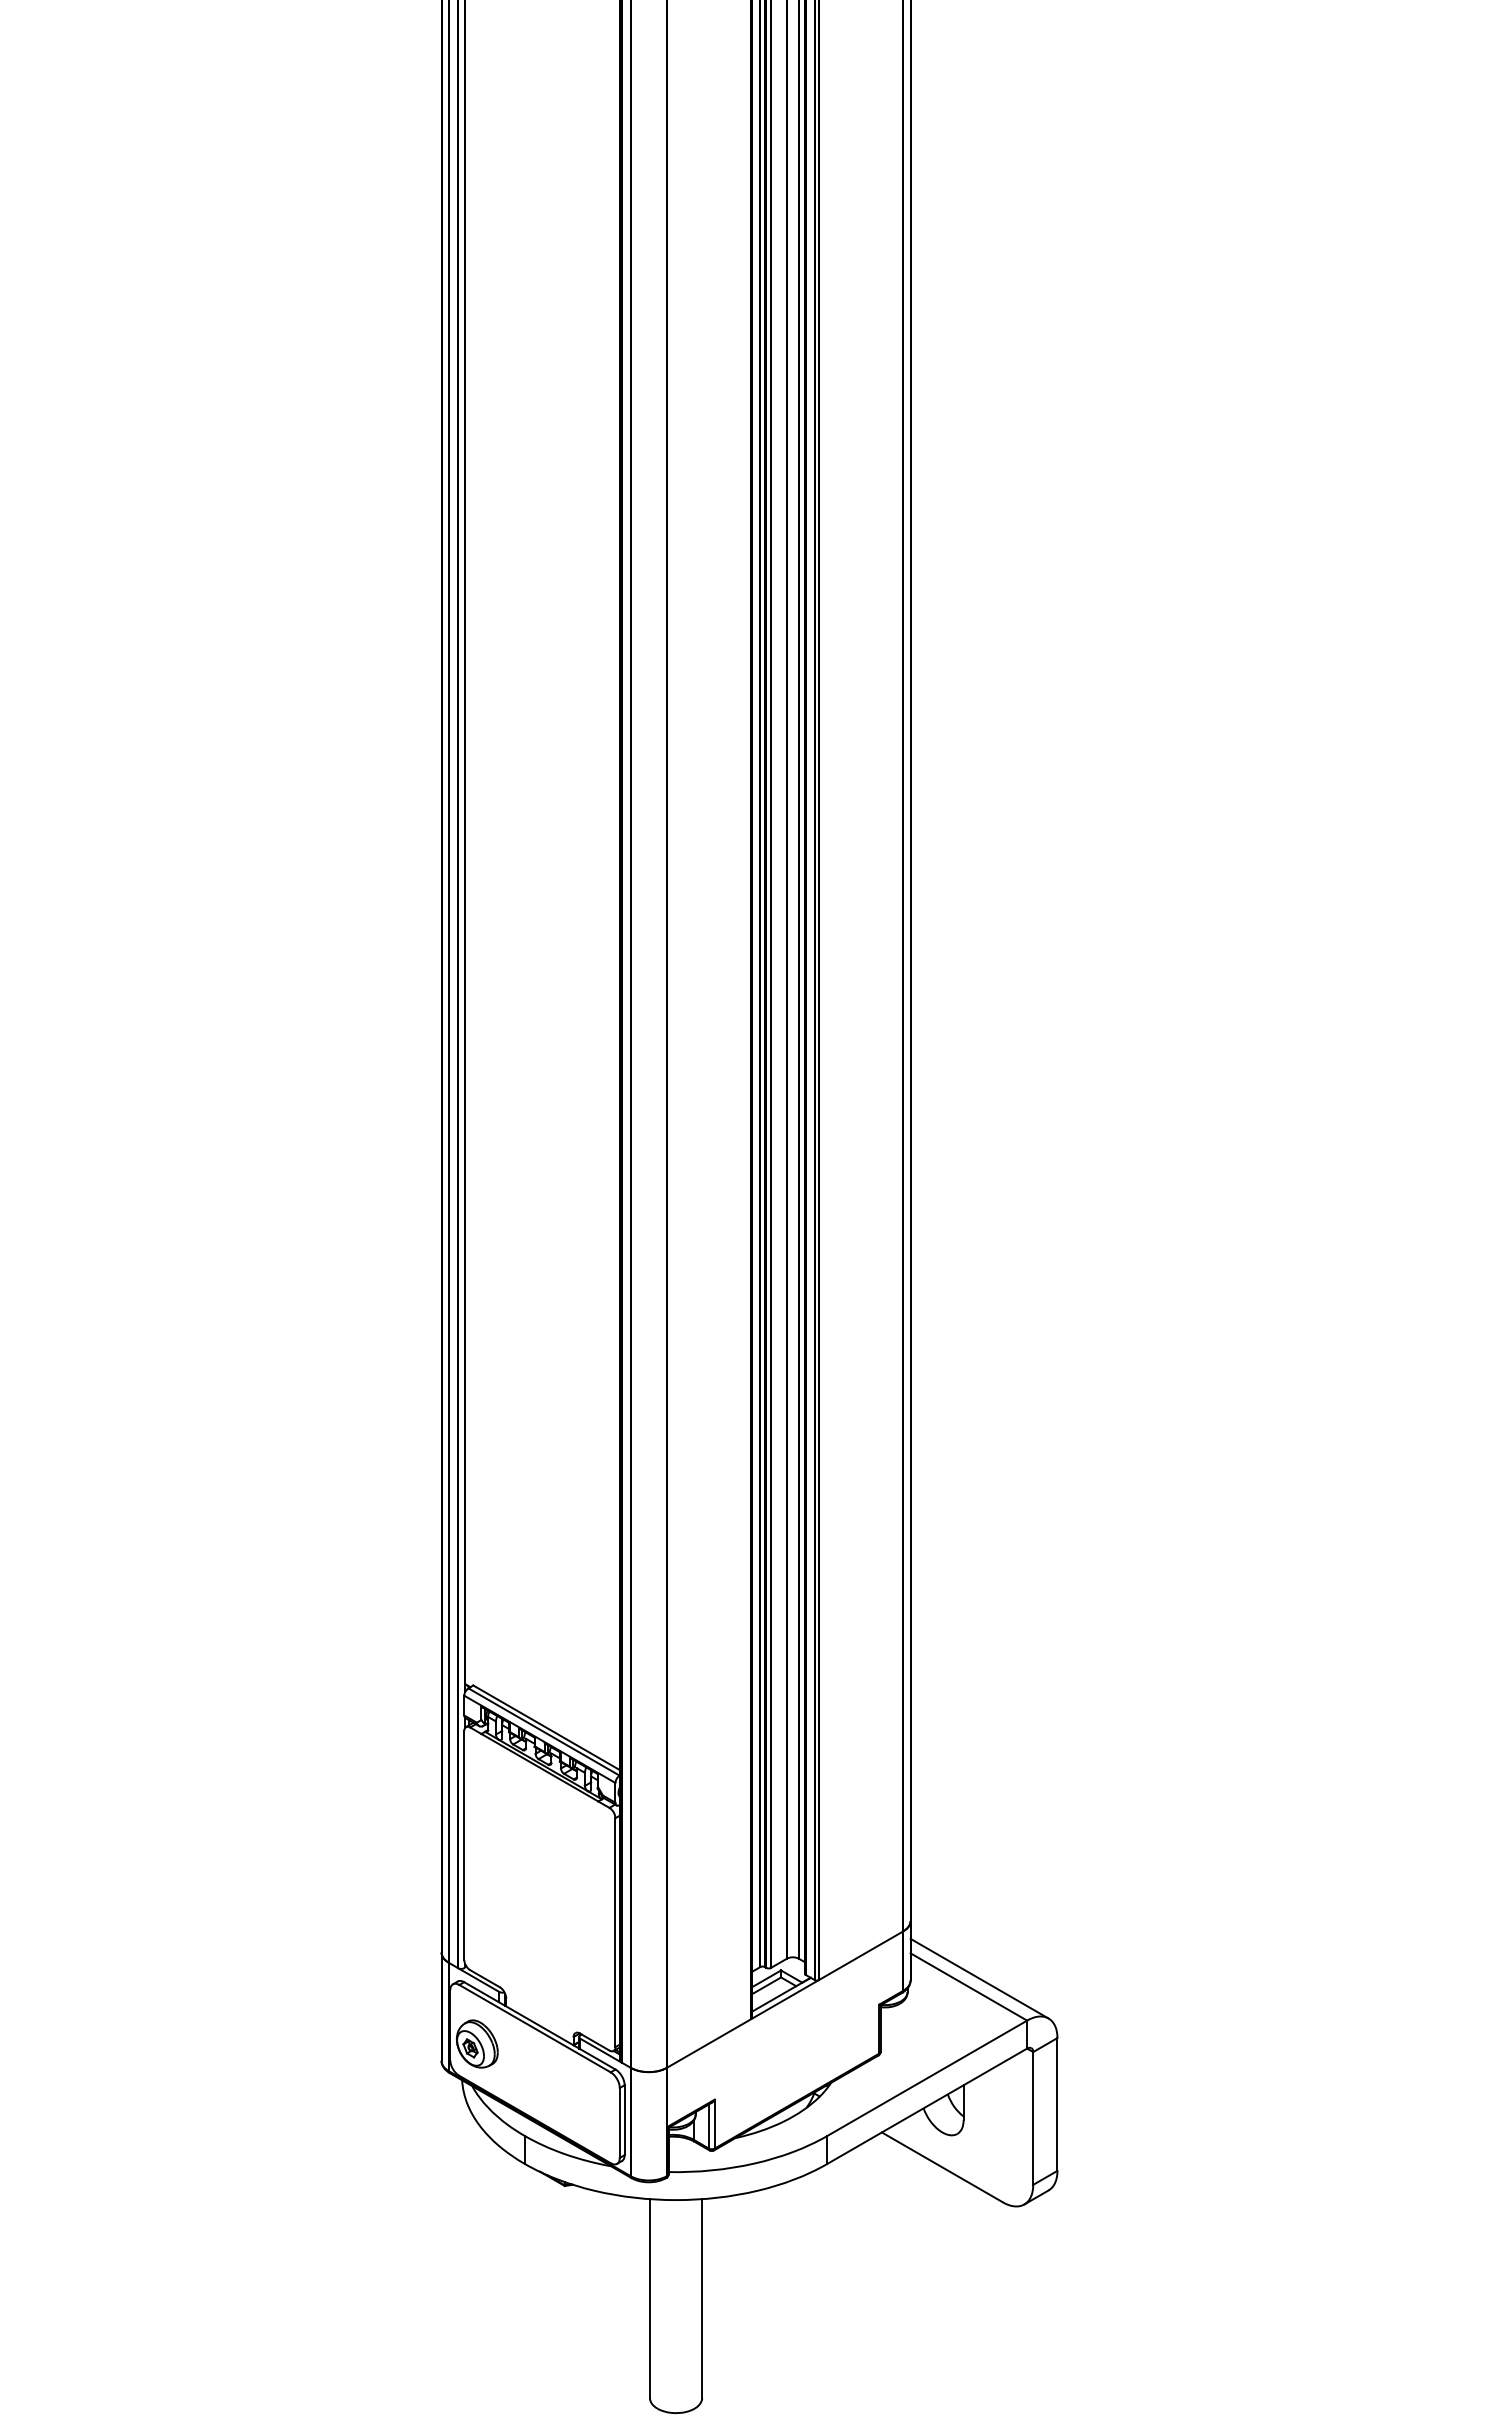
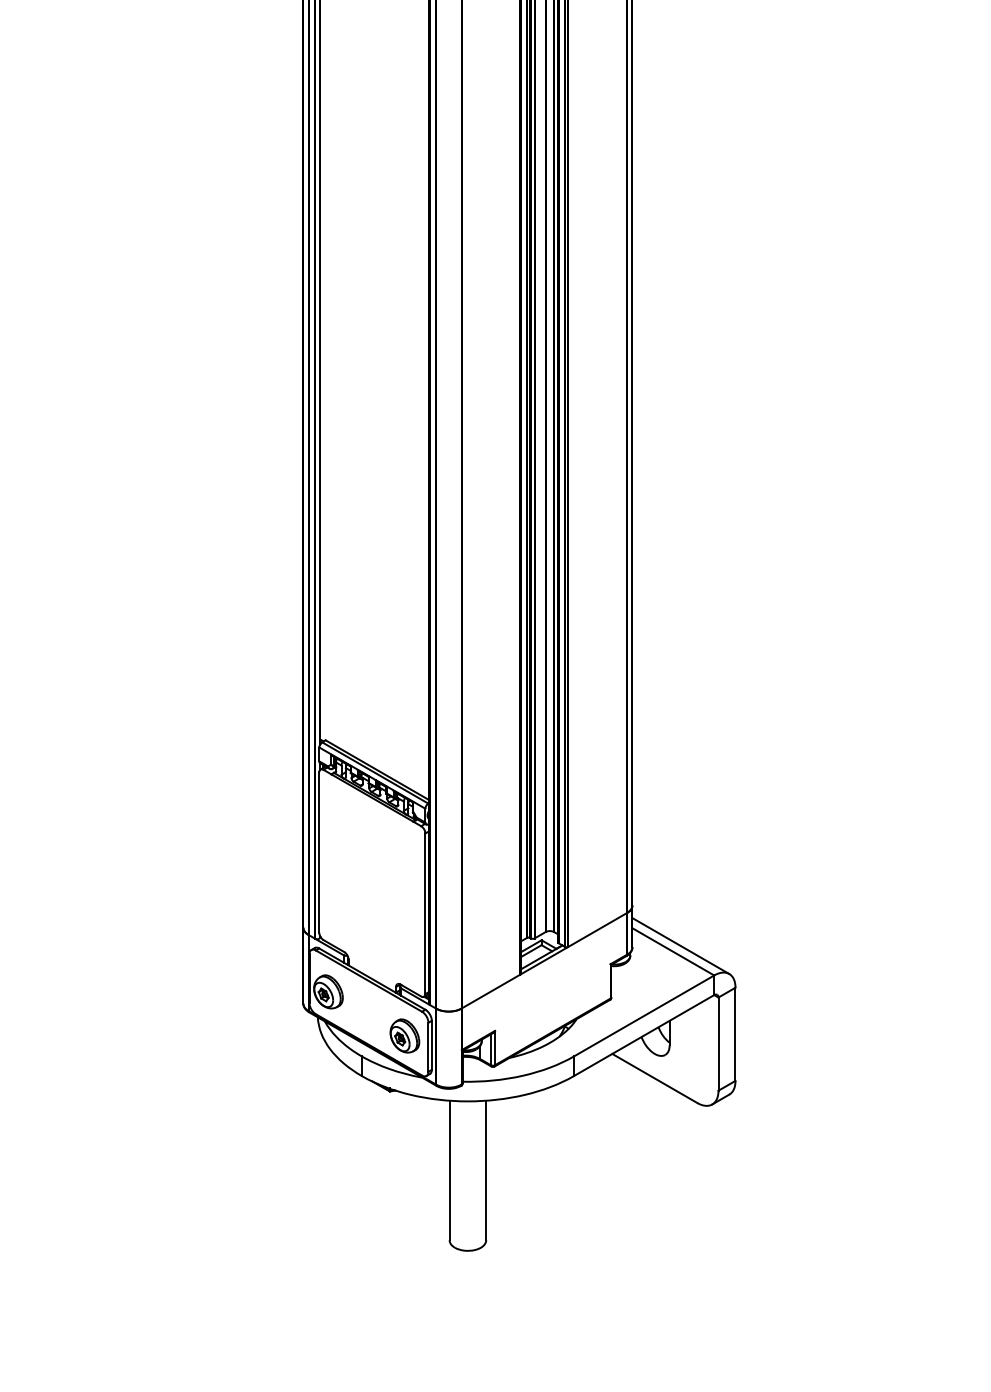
part: (585, 2106) -> (404, 1035), added

